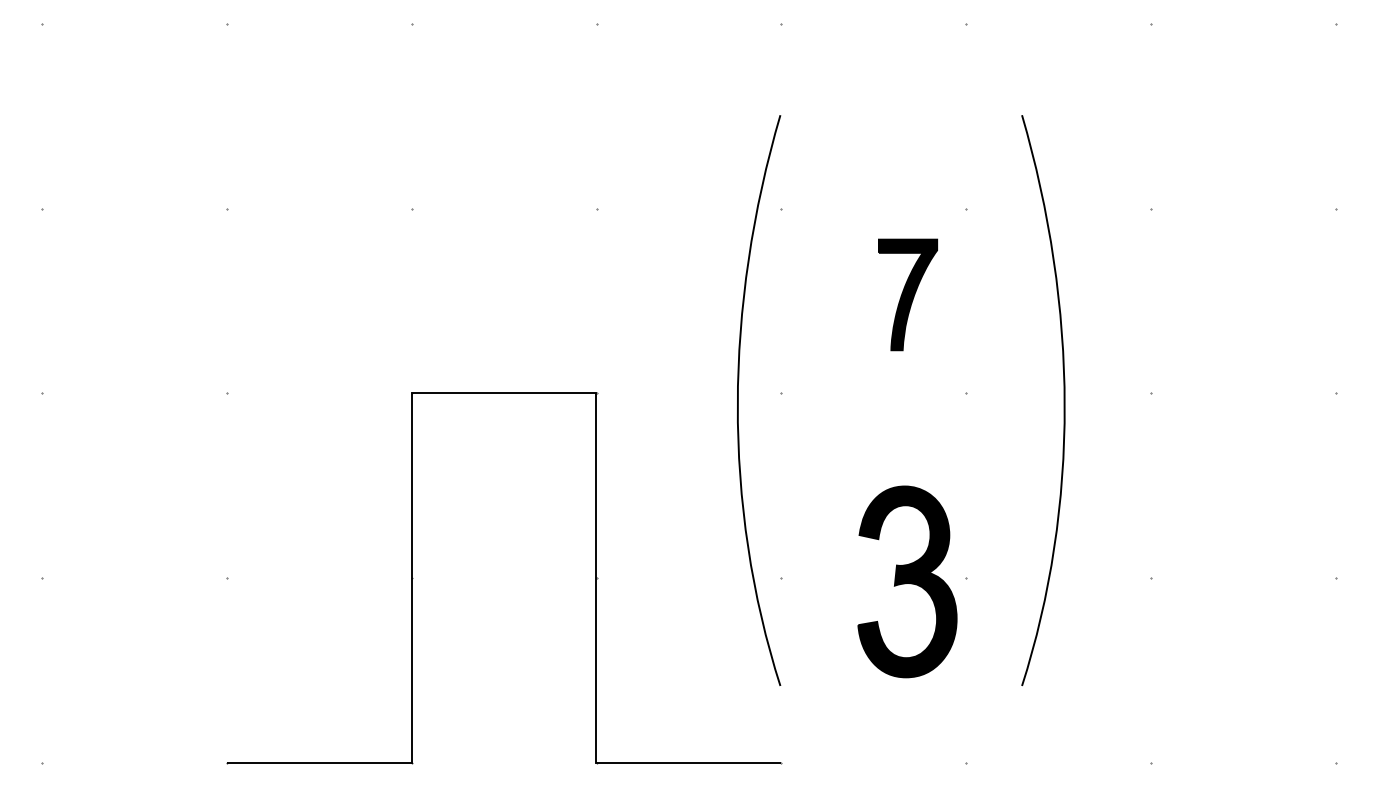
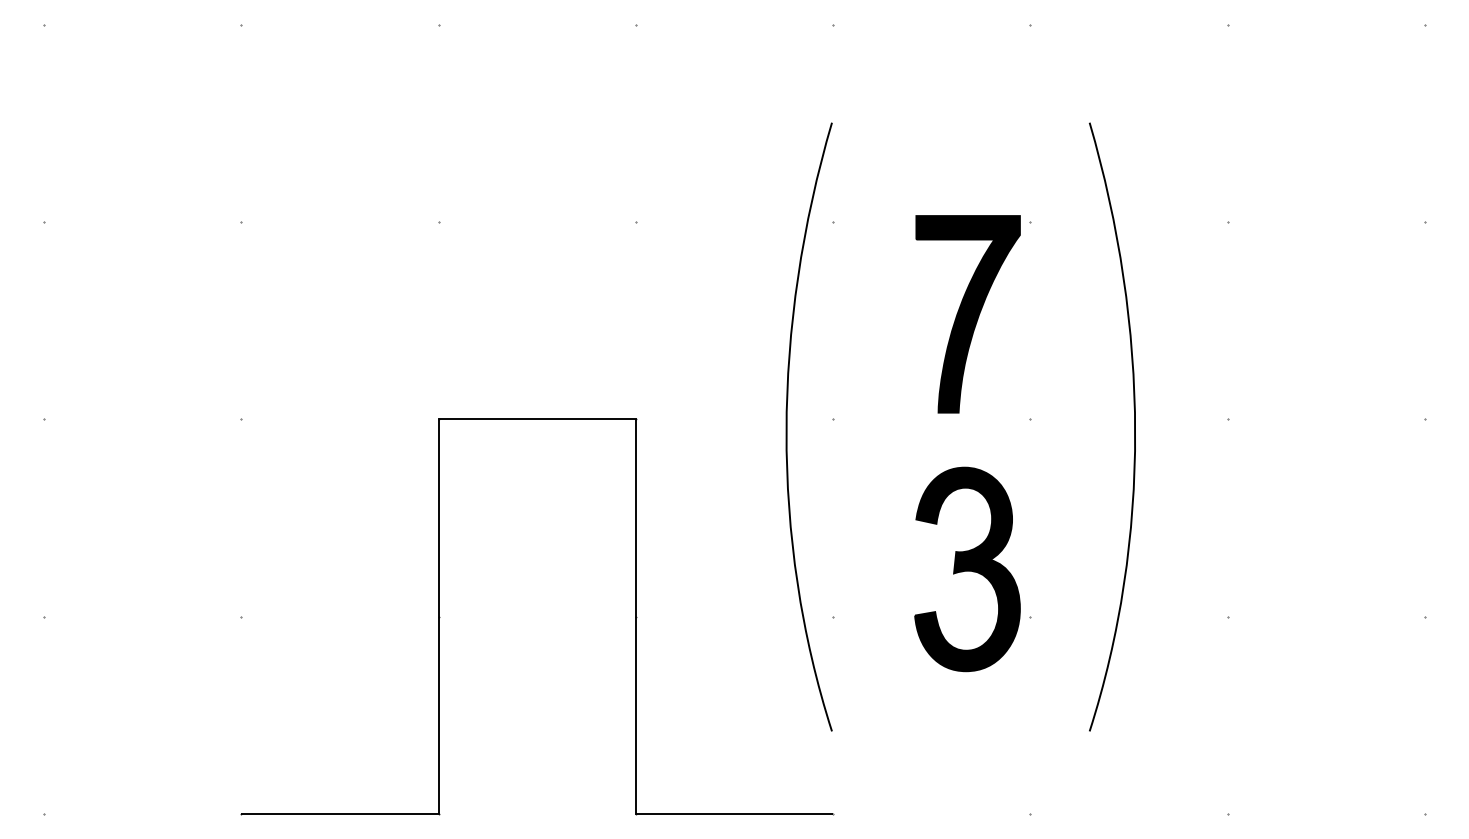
part: (907, 295) -> (967, 314), size x1.67
part: (907, 581) -> (967, 569), moved

